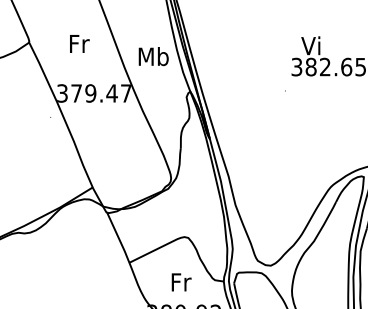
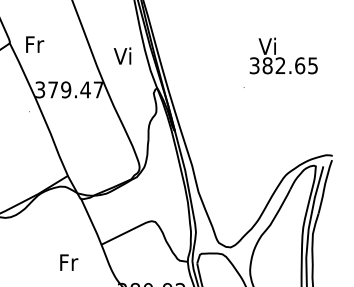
text: (80, 43) -> (35, 44), moved
text: (153, 55) -> (123, 55), Mb -> Vi
text: (181, 282) -> (69, 262), moved

